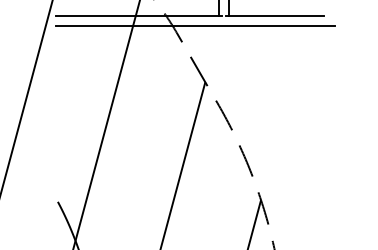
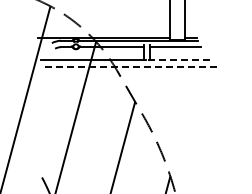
line: (275, 16) -> (179, 60), solid -> dashed
line: (194, 26) -> (128, 66), solid -> dashed

